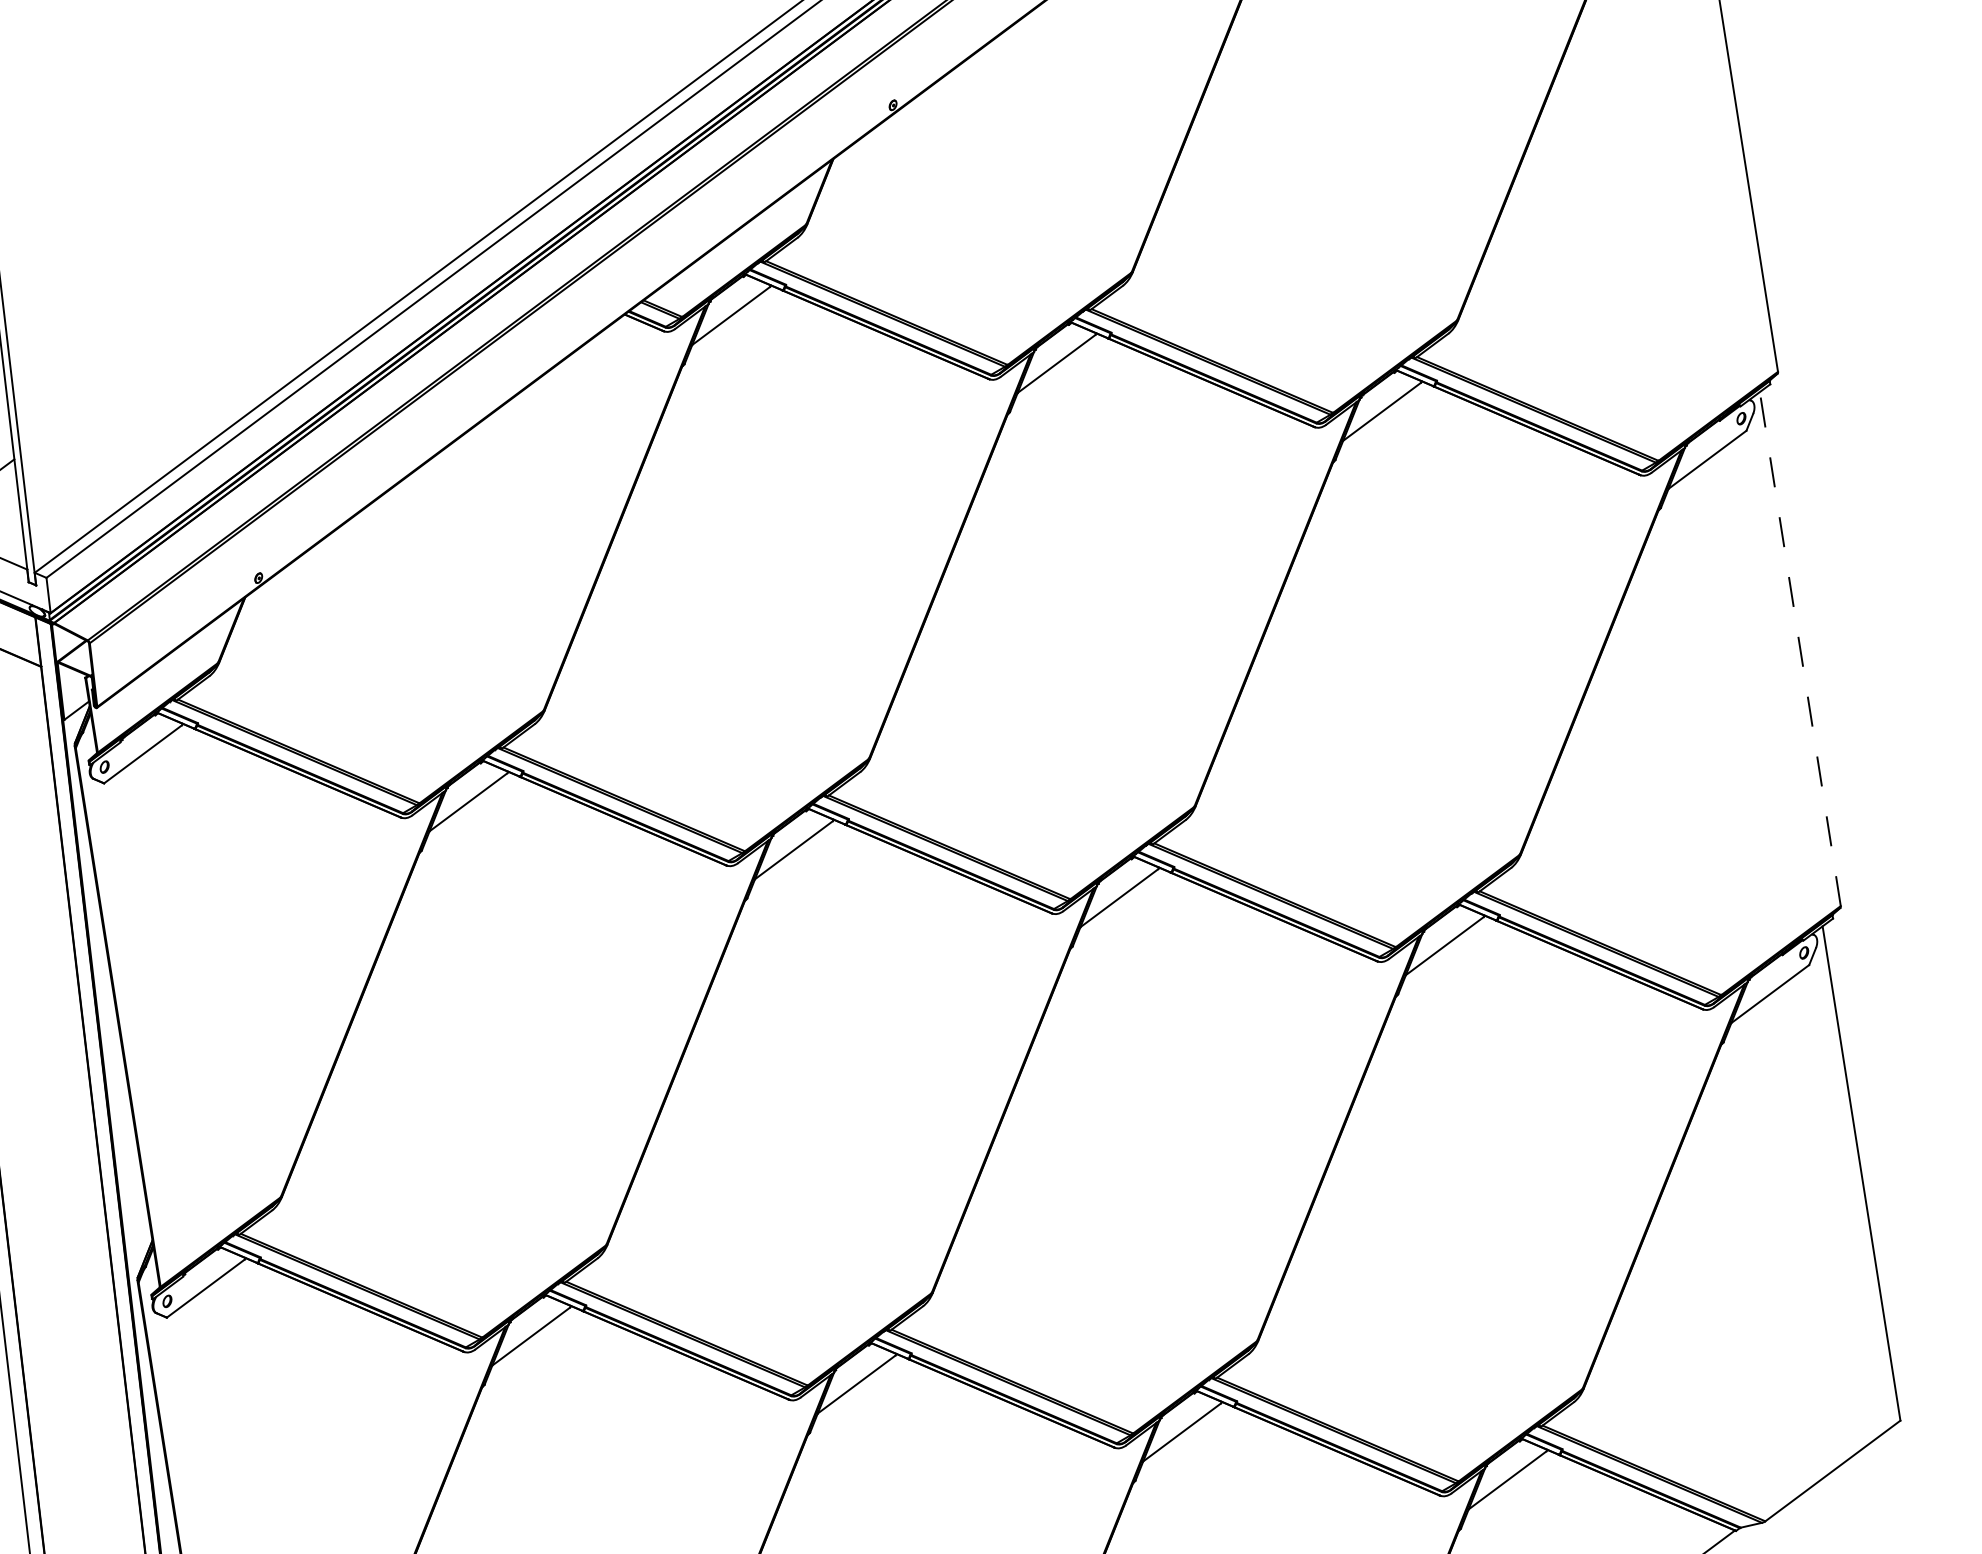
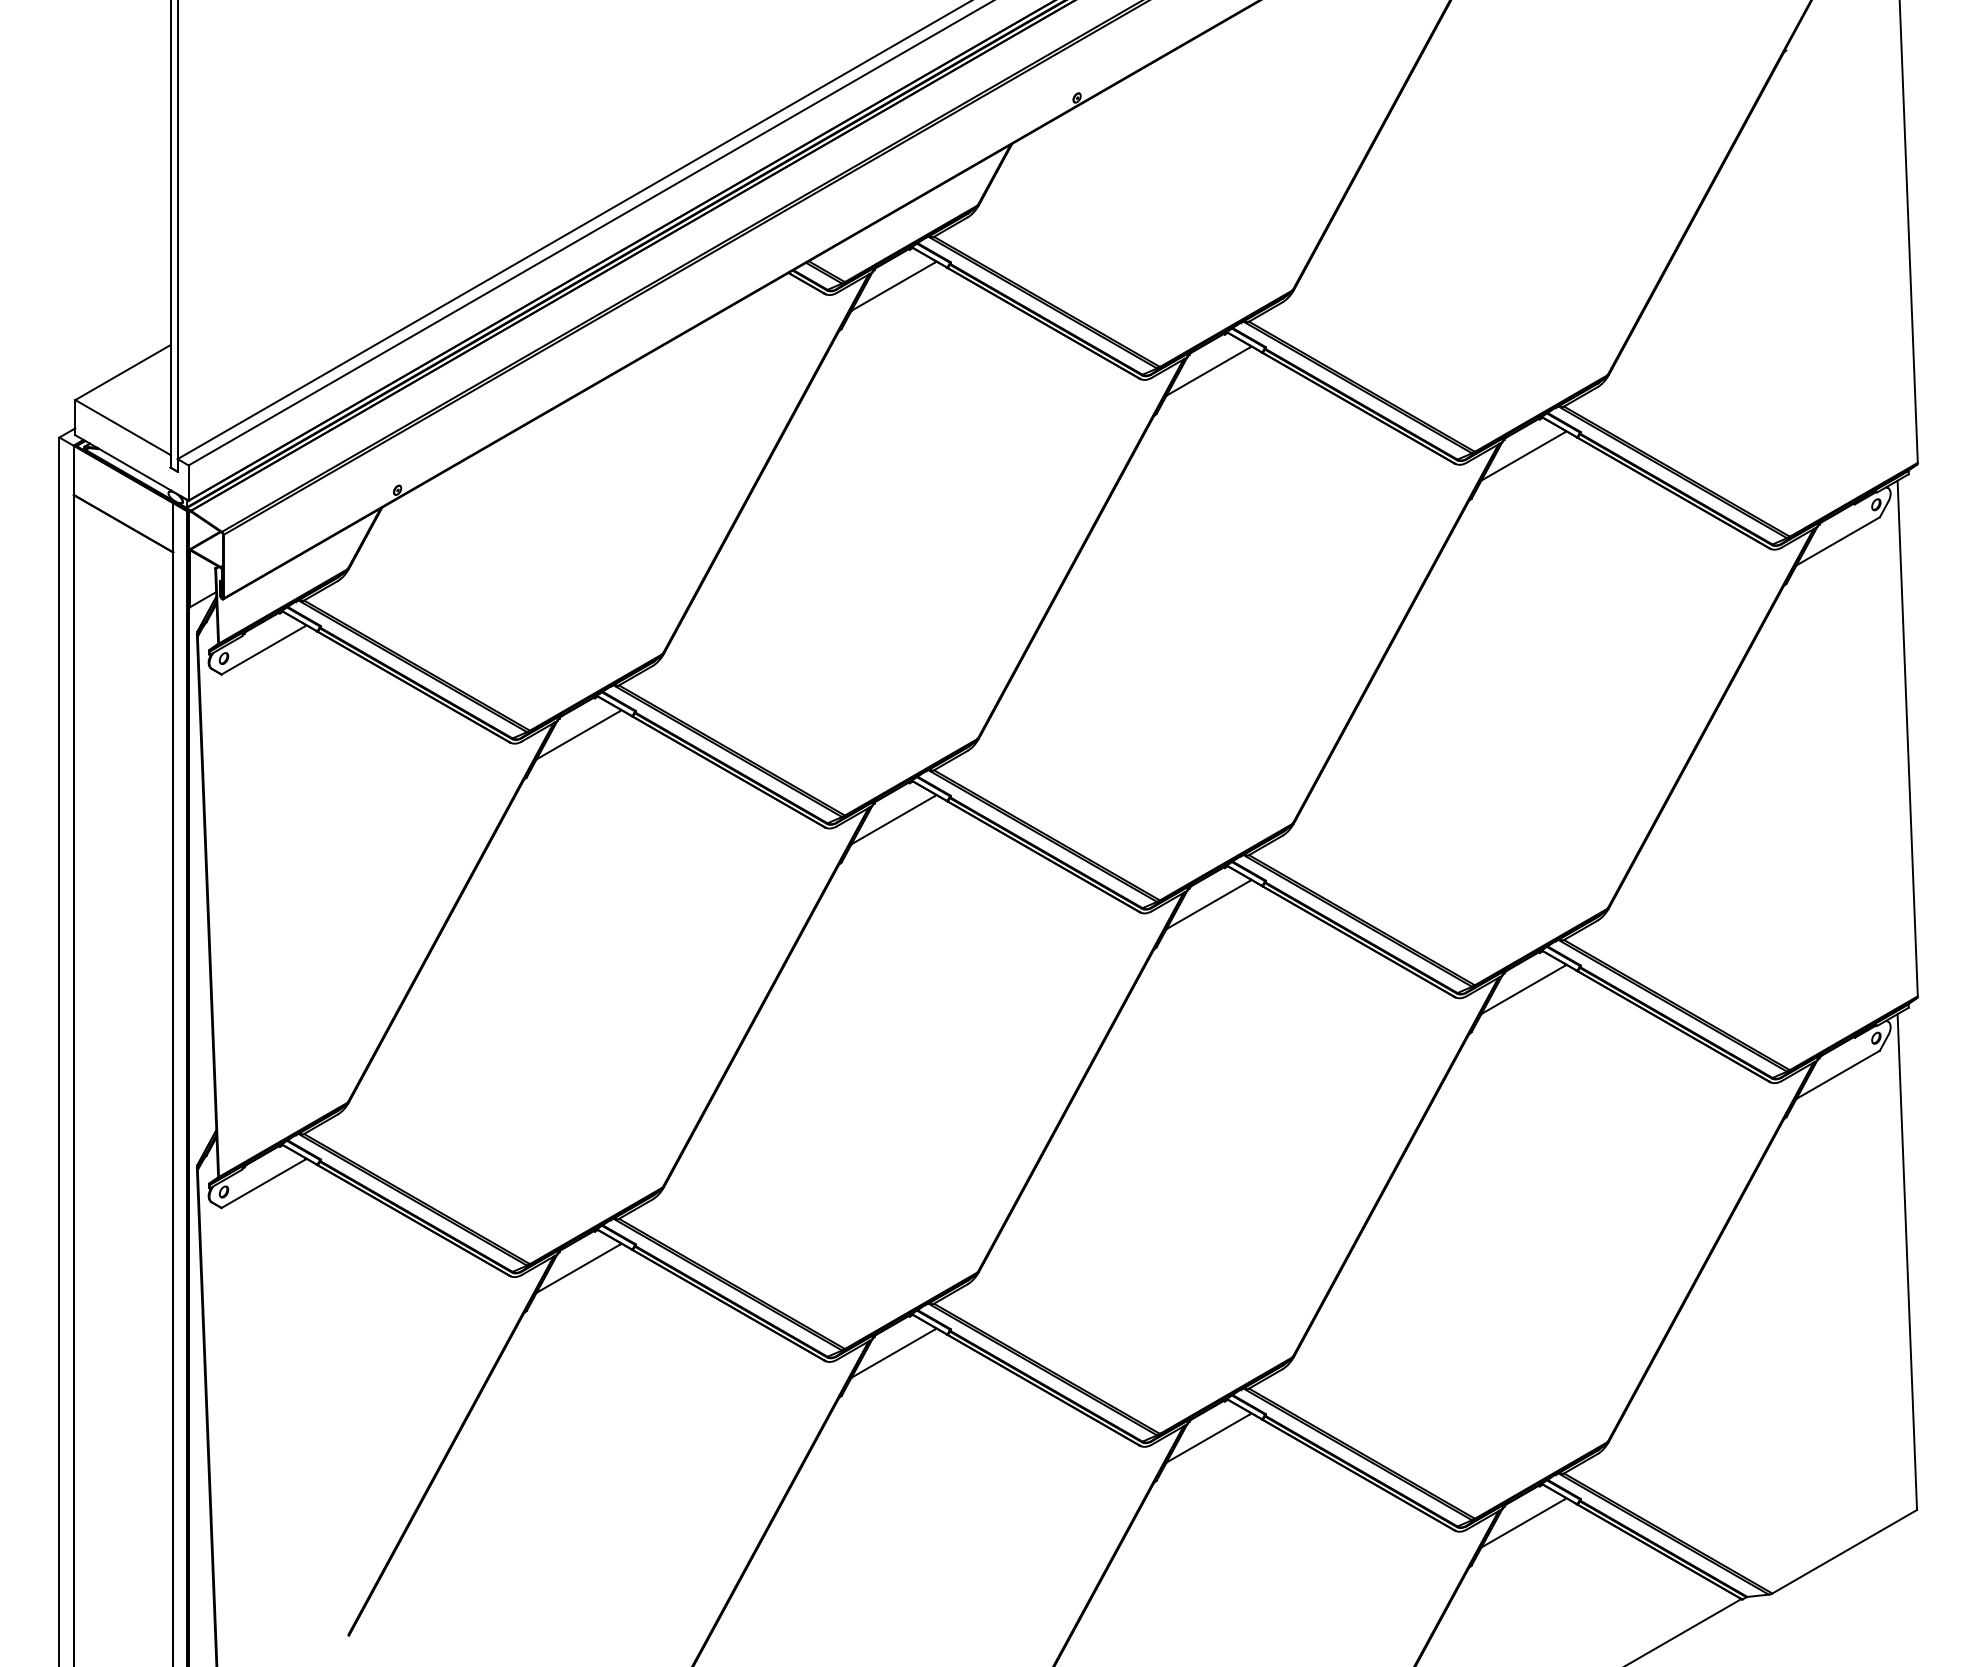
line: (1800, 649) -> (1907, 738), dashed -> solid

